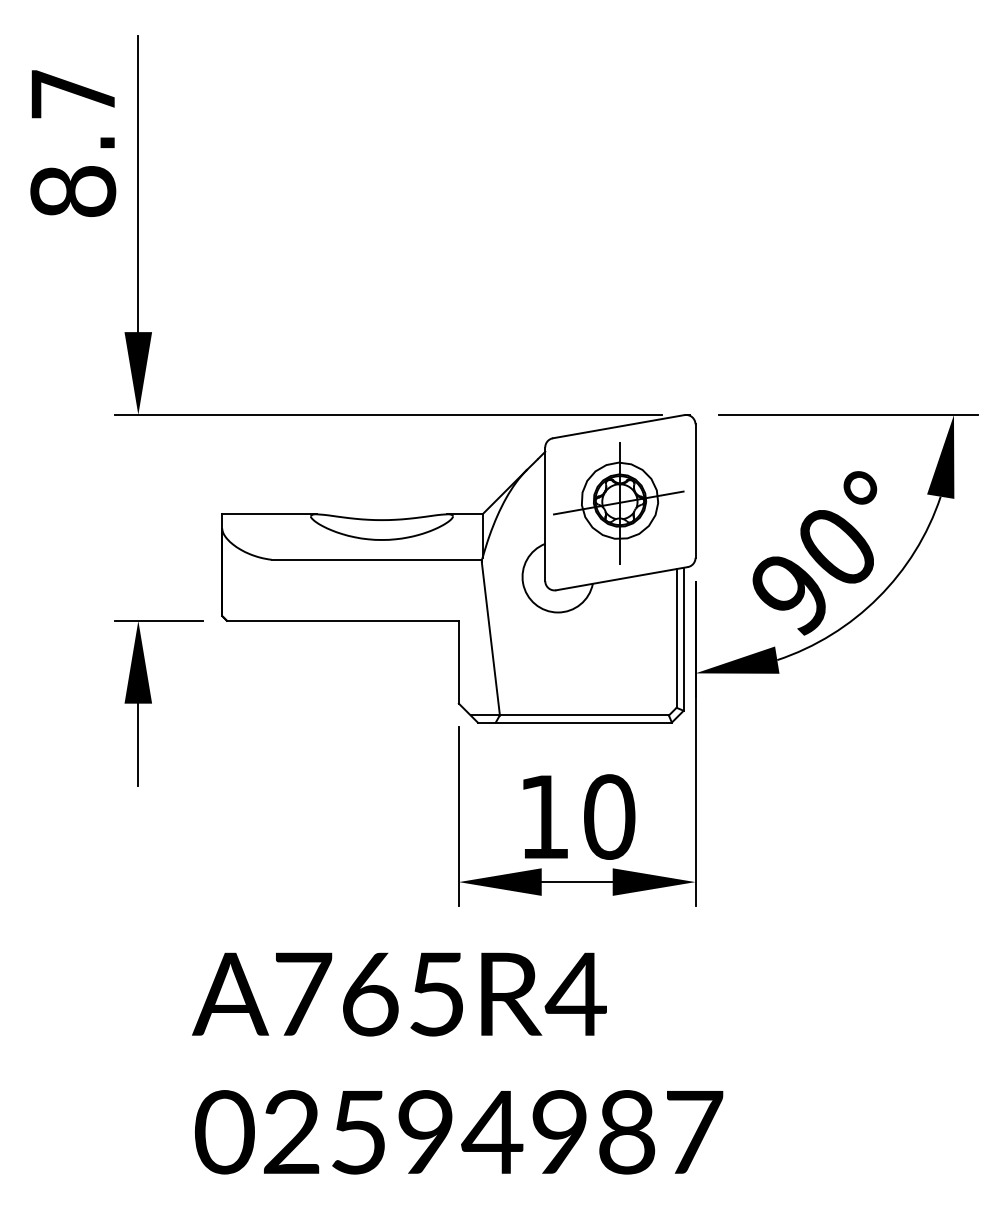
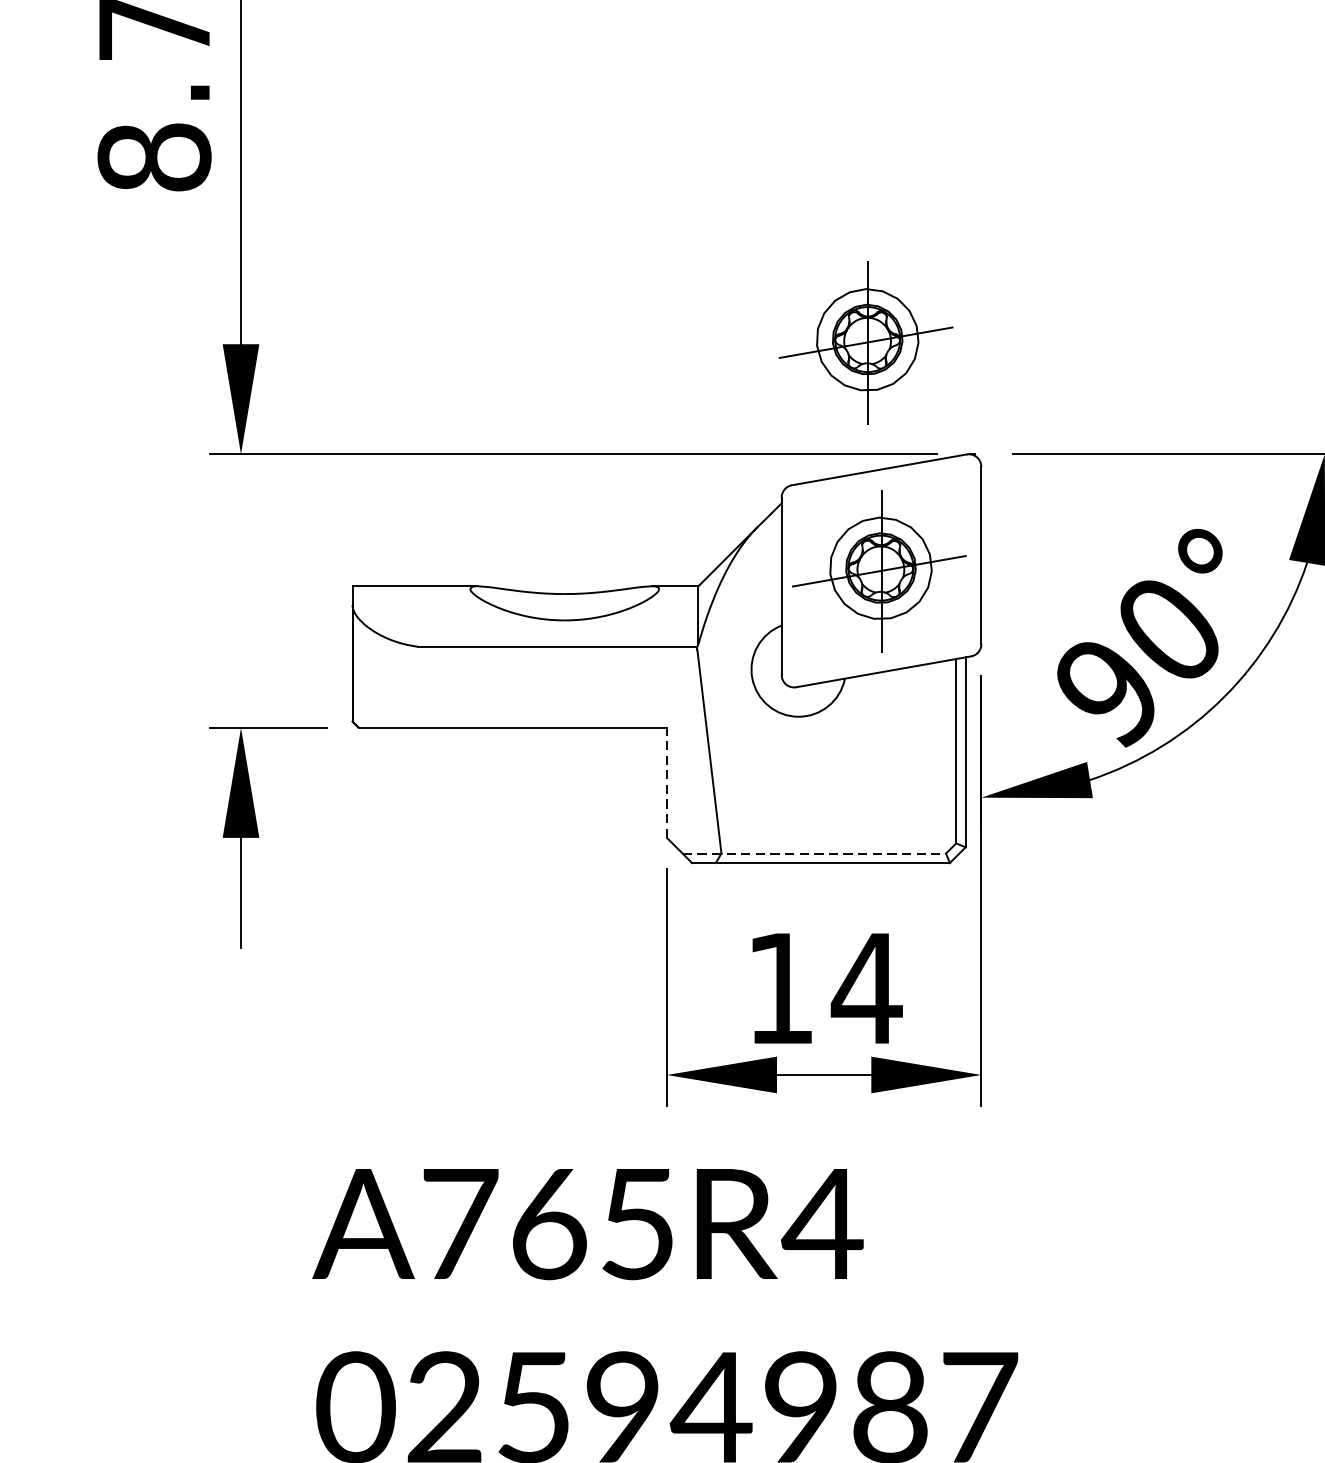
part: (608, 331) -> (865, 343), added
line: (458, 661) -> (666, 781), solid -> dashed
line: (570, 715) -> (815, 853), solid -> dashed
text: (609, 816) -> (867, 987), 10 -> 14

